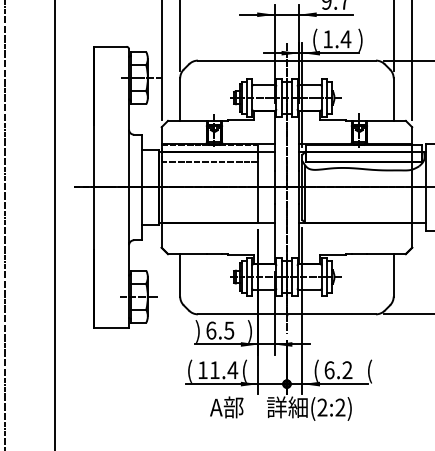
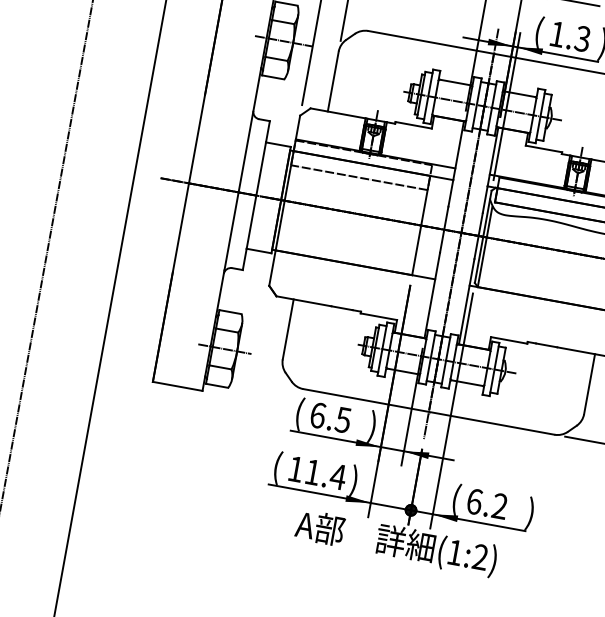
text: (345, 39) -> (582, 39), 1.4 -> 1.3
text: (197, 331) -> (298, 413), ) -> (
text: (244, 370) -> (354, 480), ( -> )
text: (369, 371) -> (530, 513), ( -> )
text: (322, 407) -> (455, 552), (2:2) -> (1:2)

